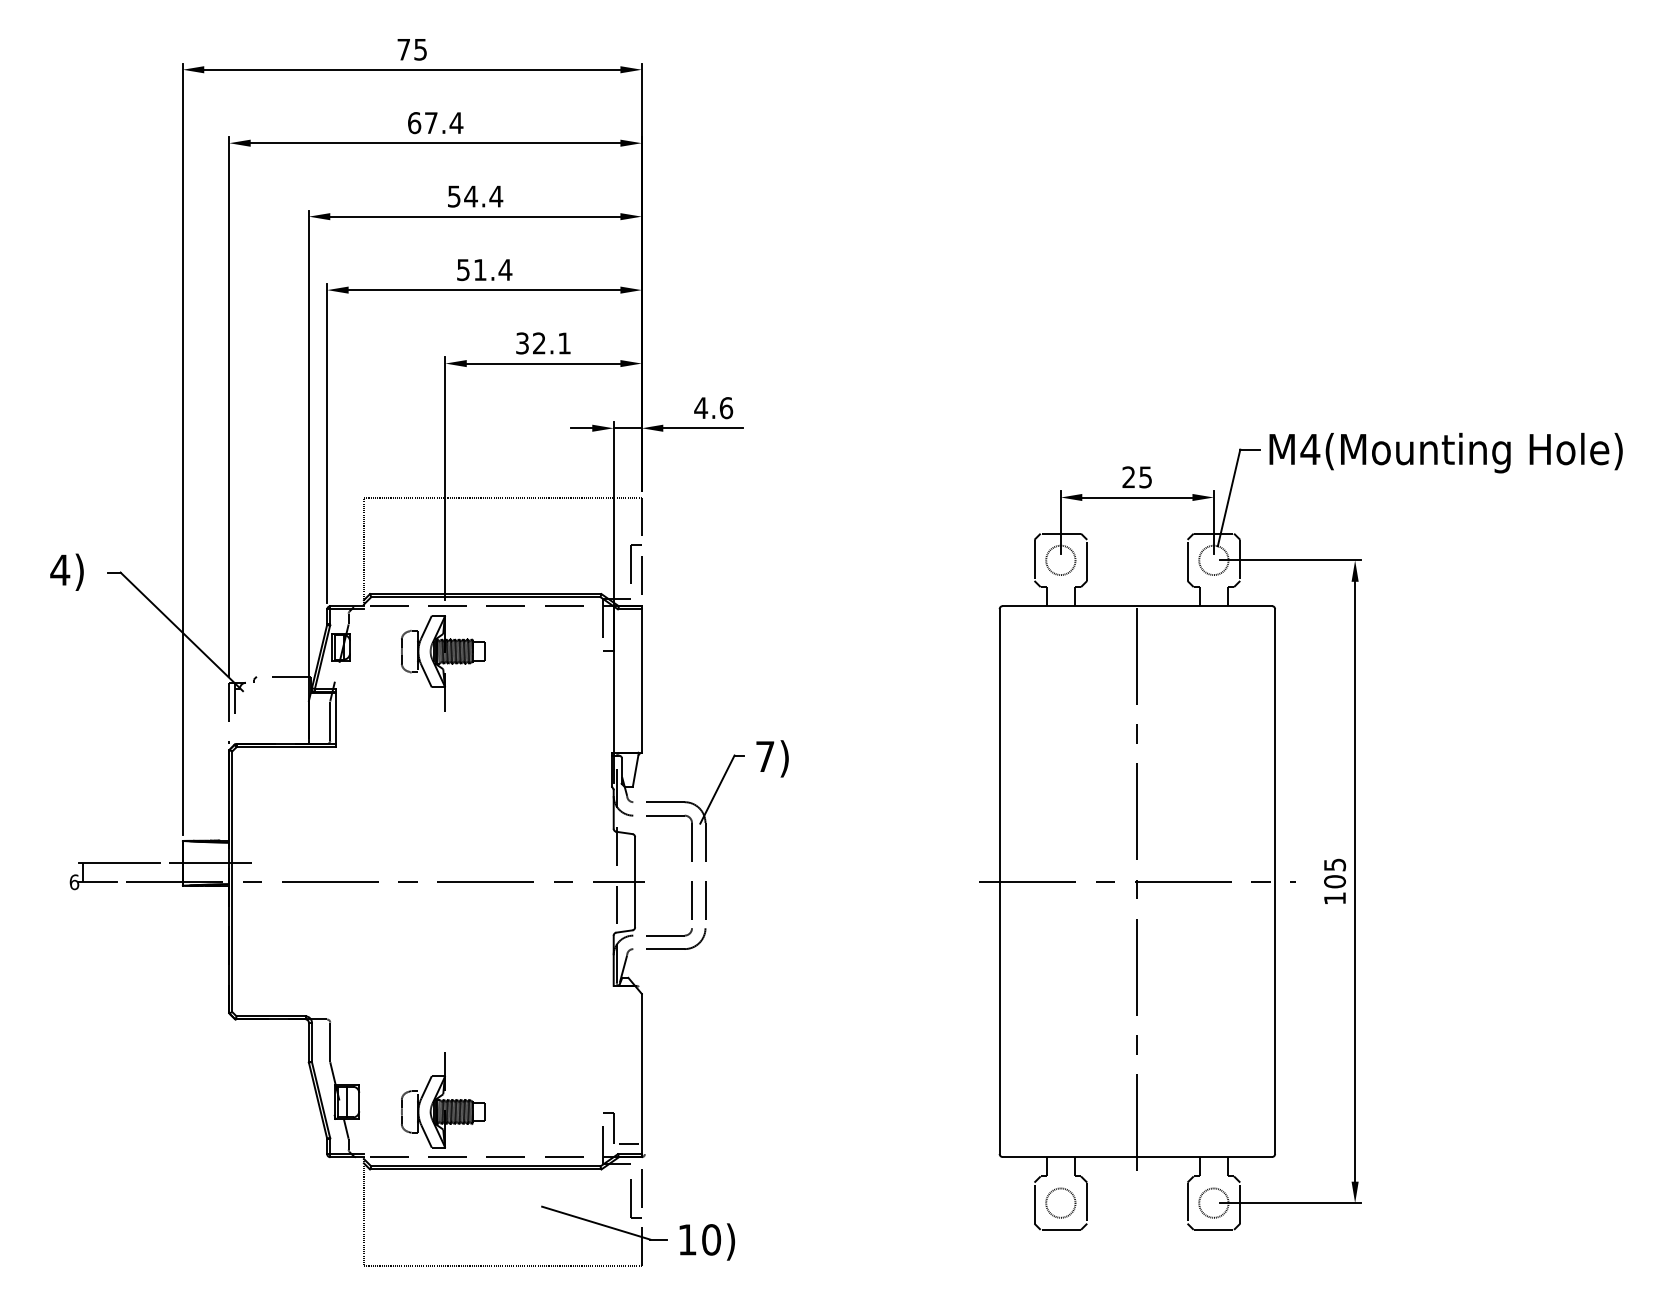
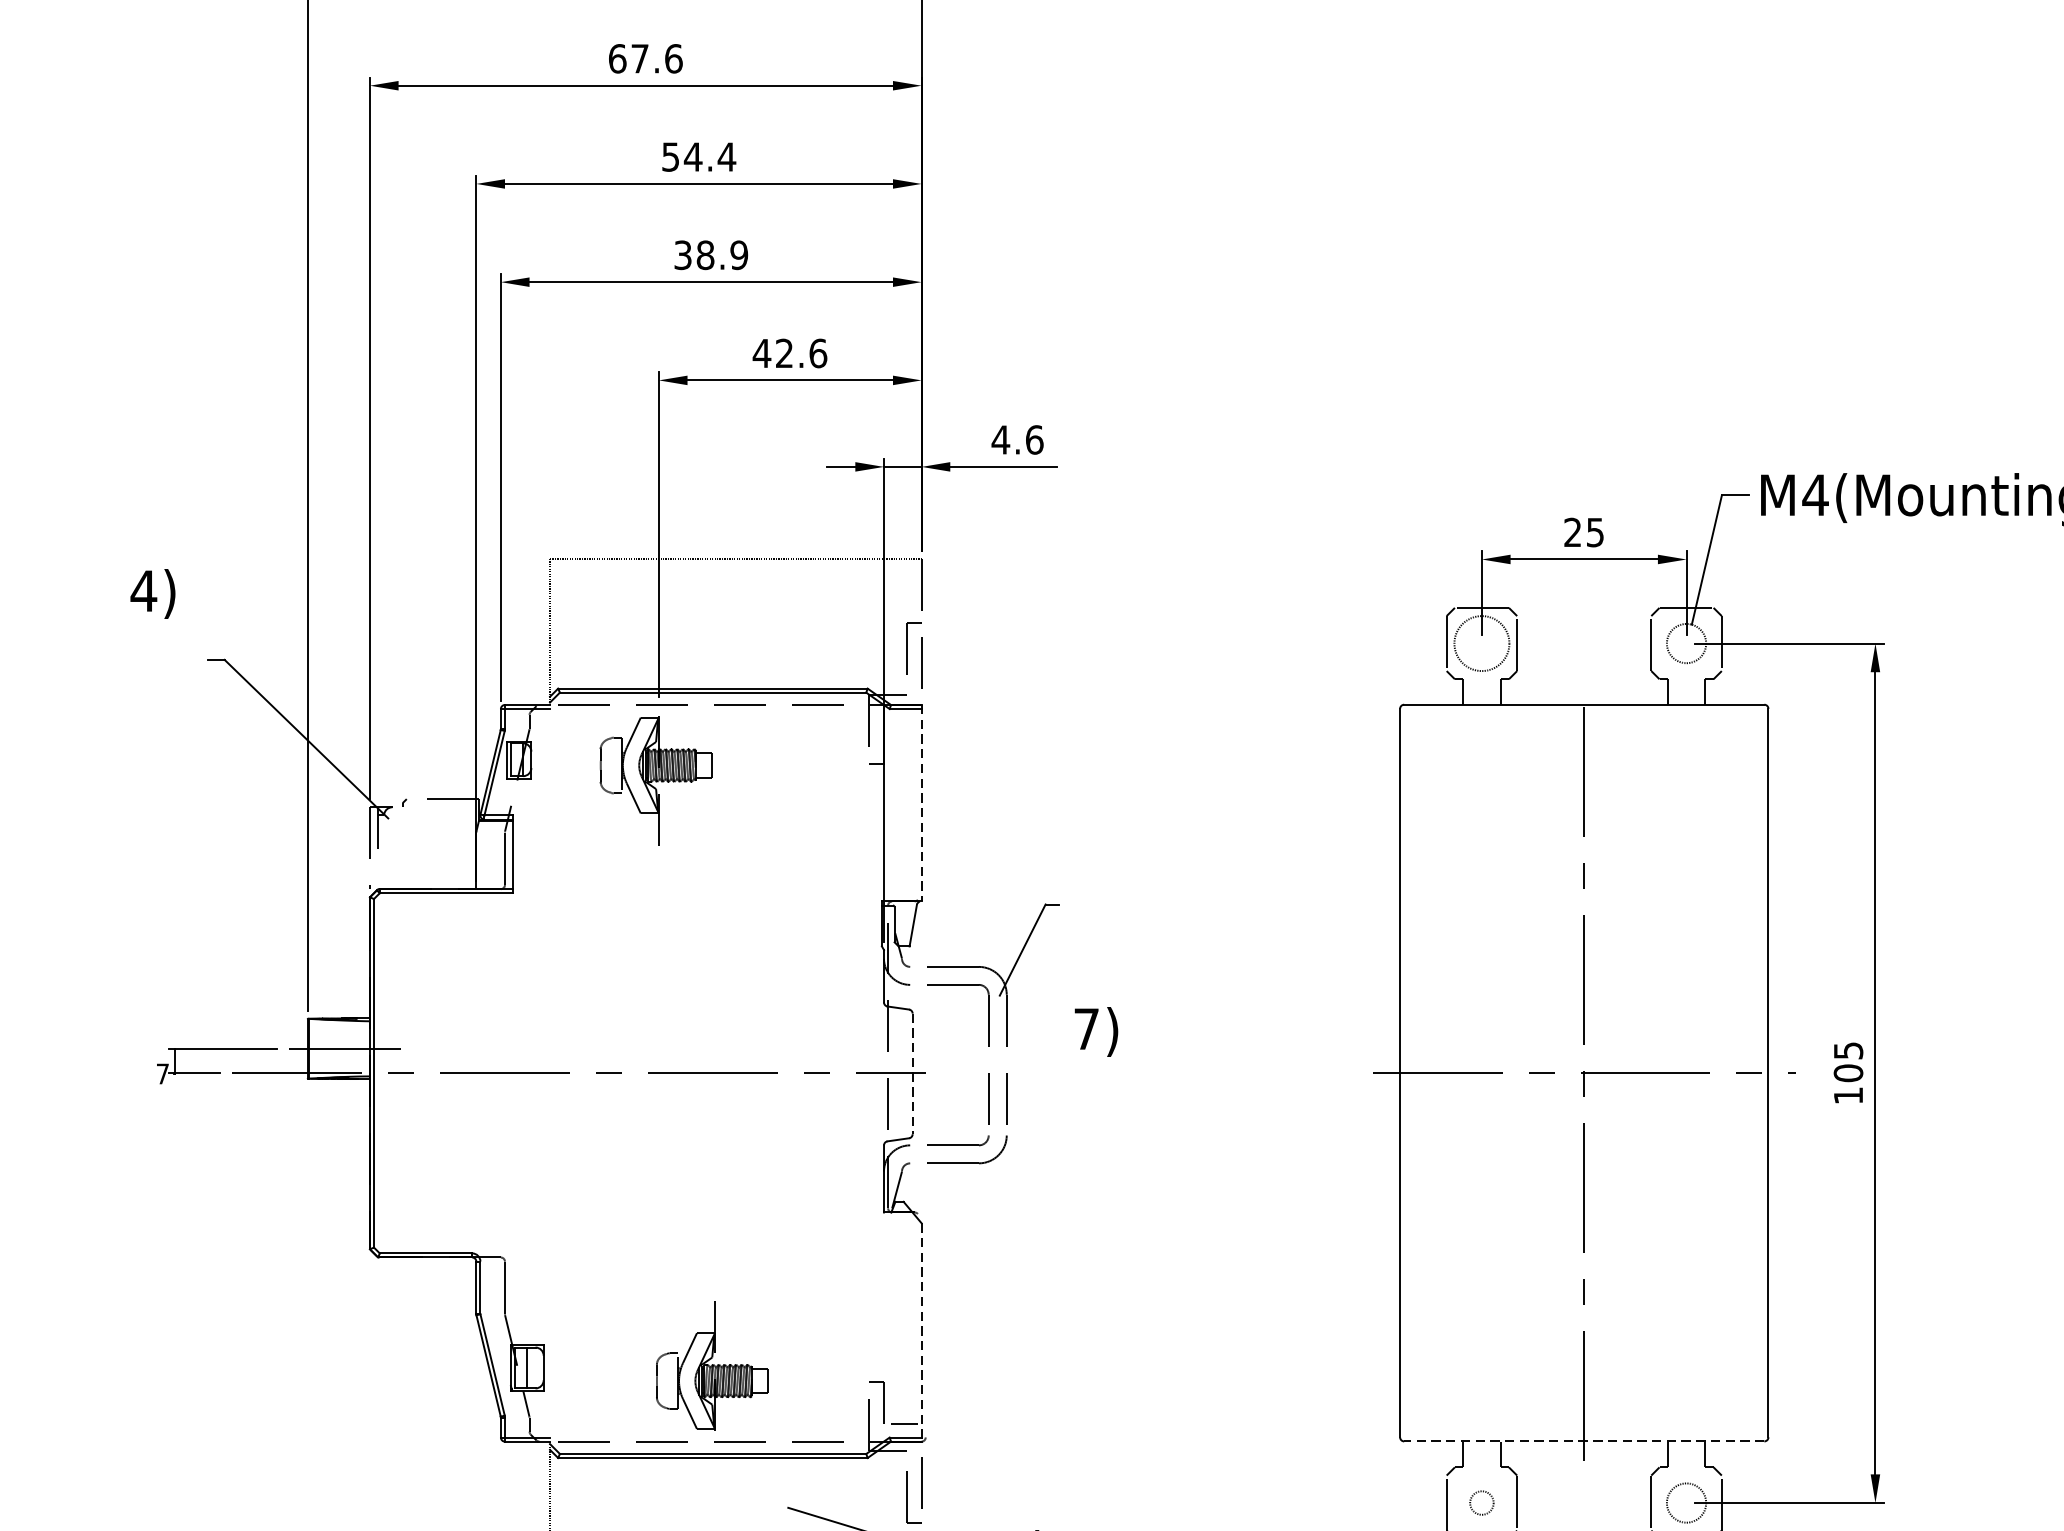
text: (456, 123) -> (673, 59), 67.4 -> 67.6
text: (484, 270) -> (711, 255), 51.4 -> 38.9
text: (543, 343) -> (790, 353), 32.1 -> 42.6
circle: (1060, 560) -> (1481, 643), size x1.4
text: (66, 571) -> (152, 592), moved
line: (641, 680) -> (921, 804), solid -> dashed
text: (772, 758) -> (1096, 1031), moved
text: (74, 882) -> (162, 1074), 6 -> 7
line: (635, 882) -> (913, 1074), solid -> dashed
line: (641, 1075) -> (921, 1332), solid -> dashed
part: (443, 1100) -> (712, 1365), moved
line: (1137, 1157) -> (1584, 1442), solid -> dashed
circle: (1060, 1202) -> (1481, 1502), size x0.6

